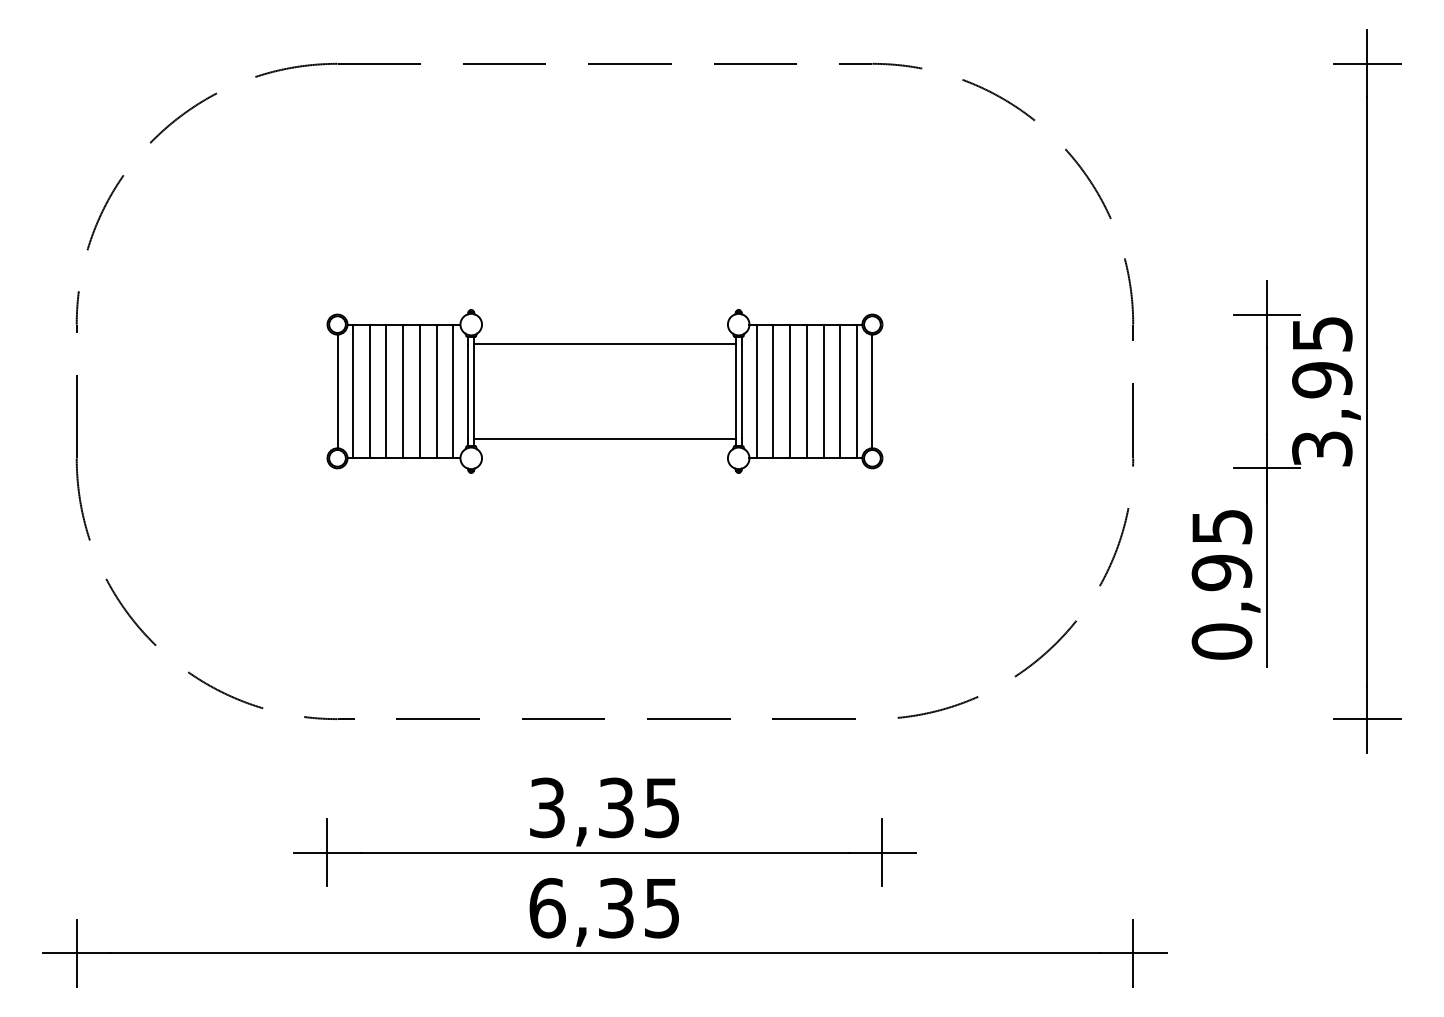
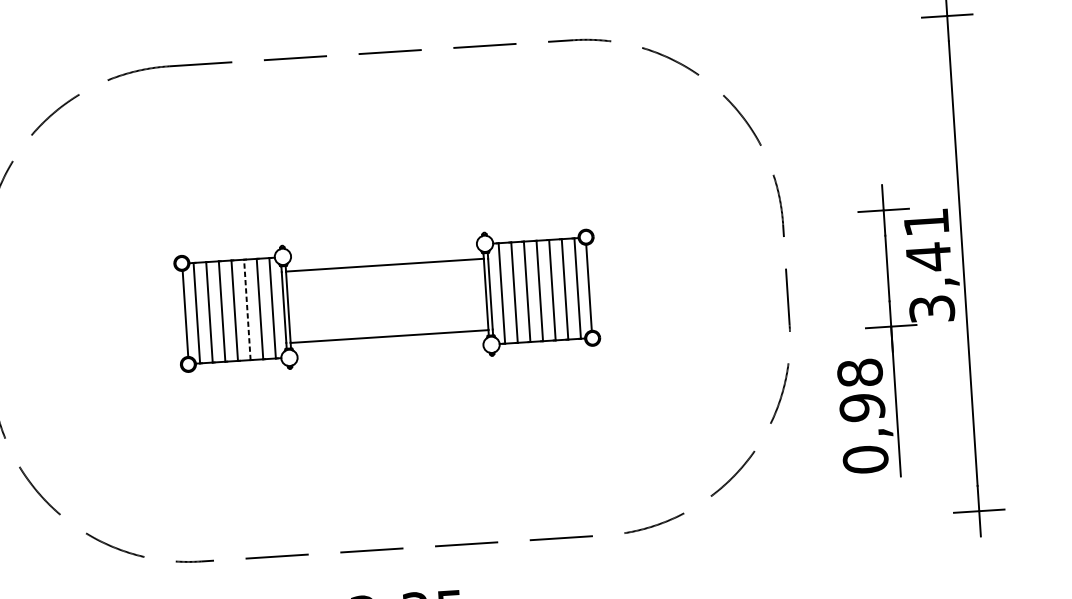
text: (1322, 358) -> (927, 240), 3,95 -> 3,41
line: (419, 390) -> (247, 309), solid -> dashed
text: (1221, 526) -> (859, 372), 0,95 -> 0,98

